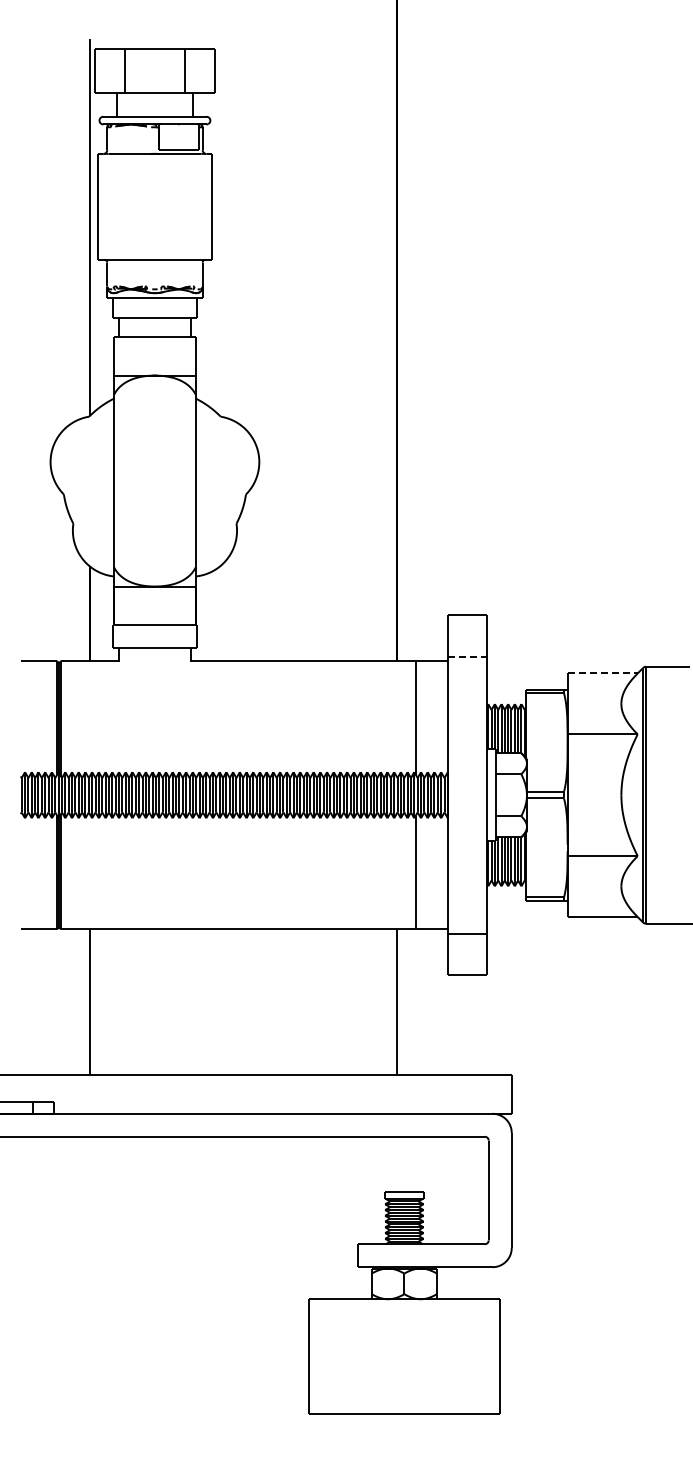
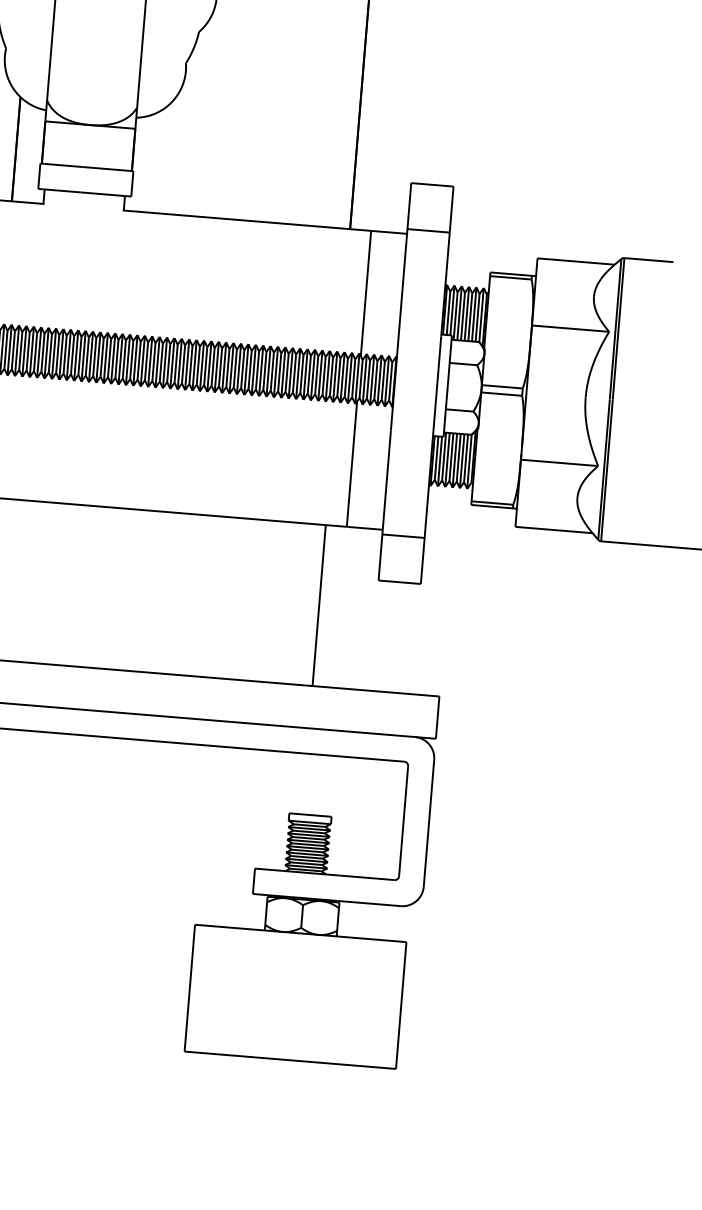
line: (468, 656) -> (429, 230), dashed -> solid
line: (602, 673) -> (575, 261), dashed -> solid

